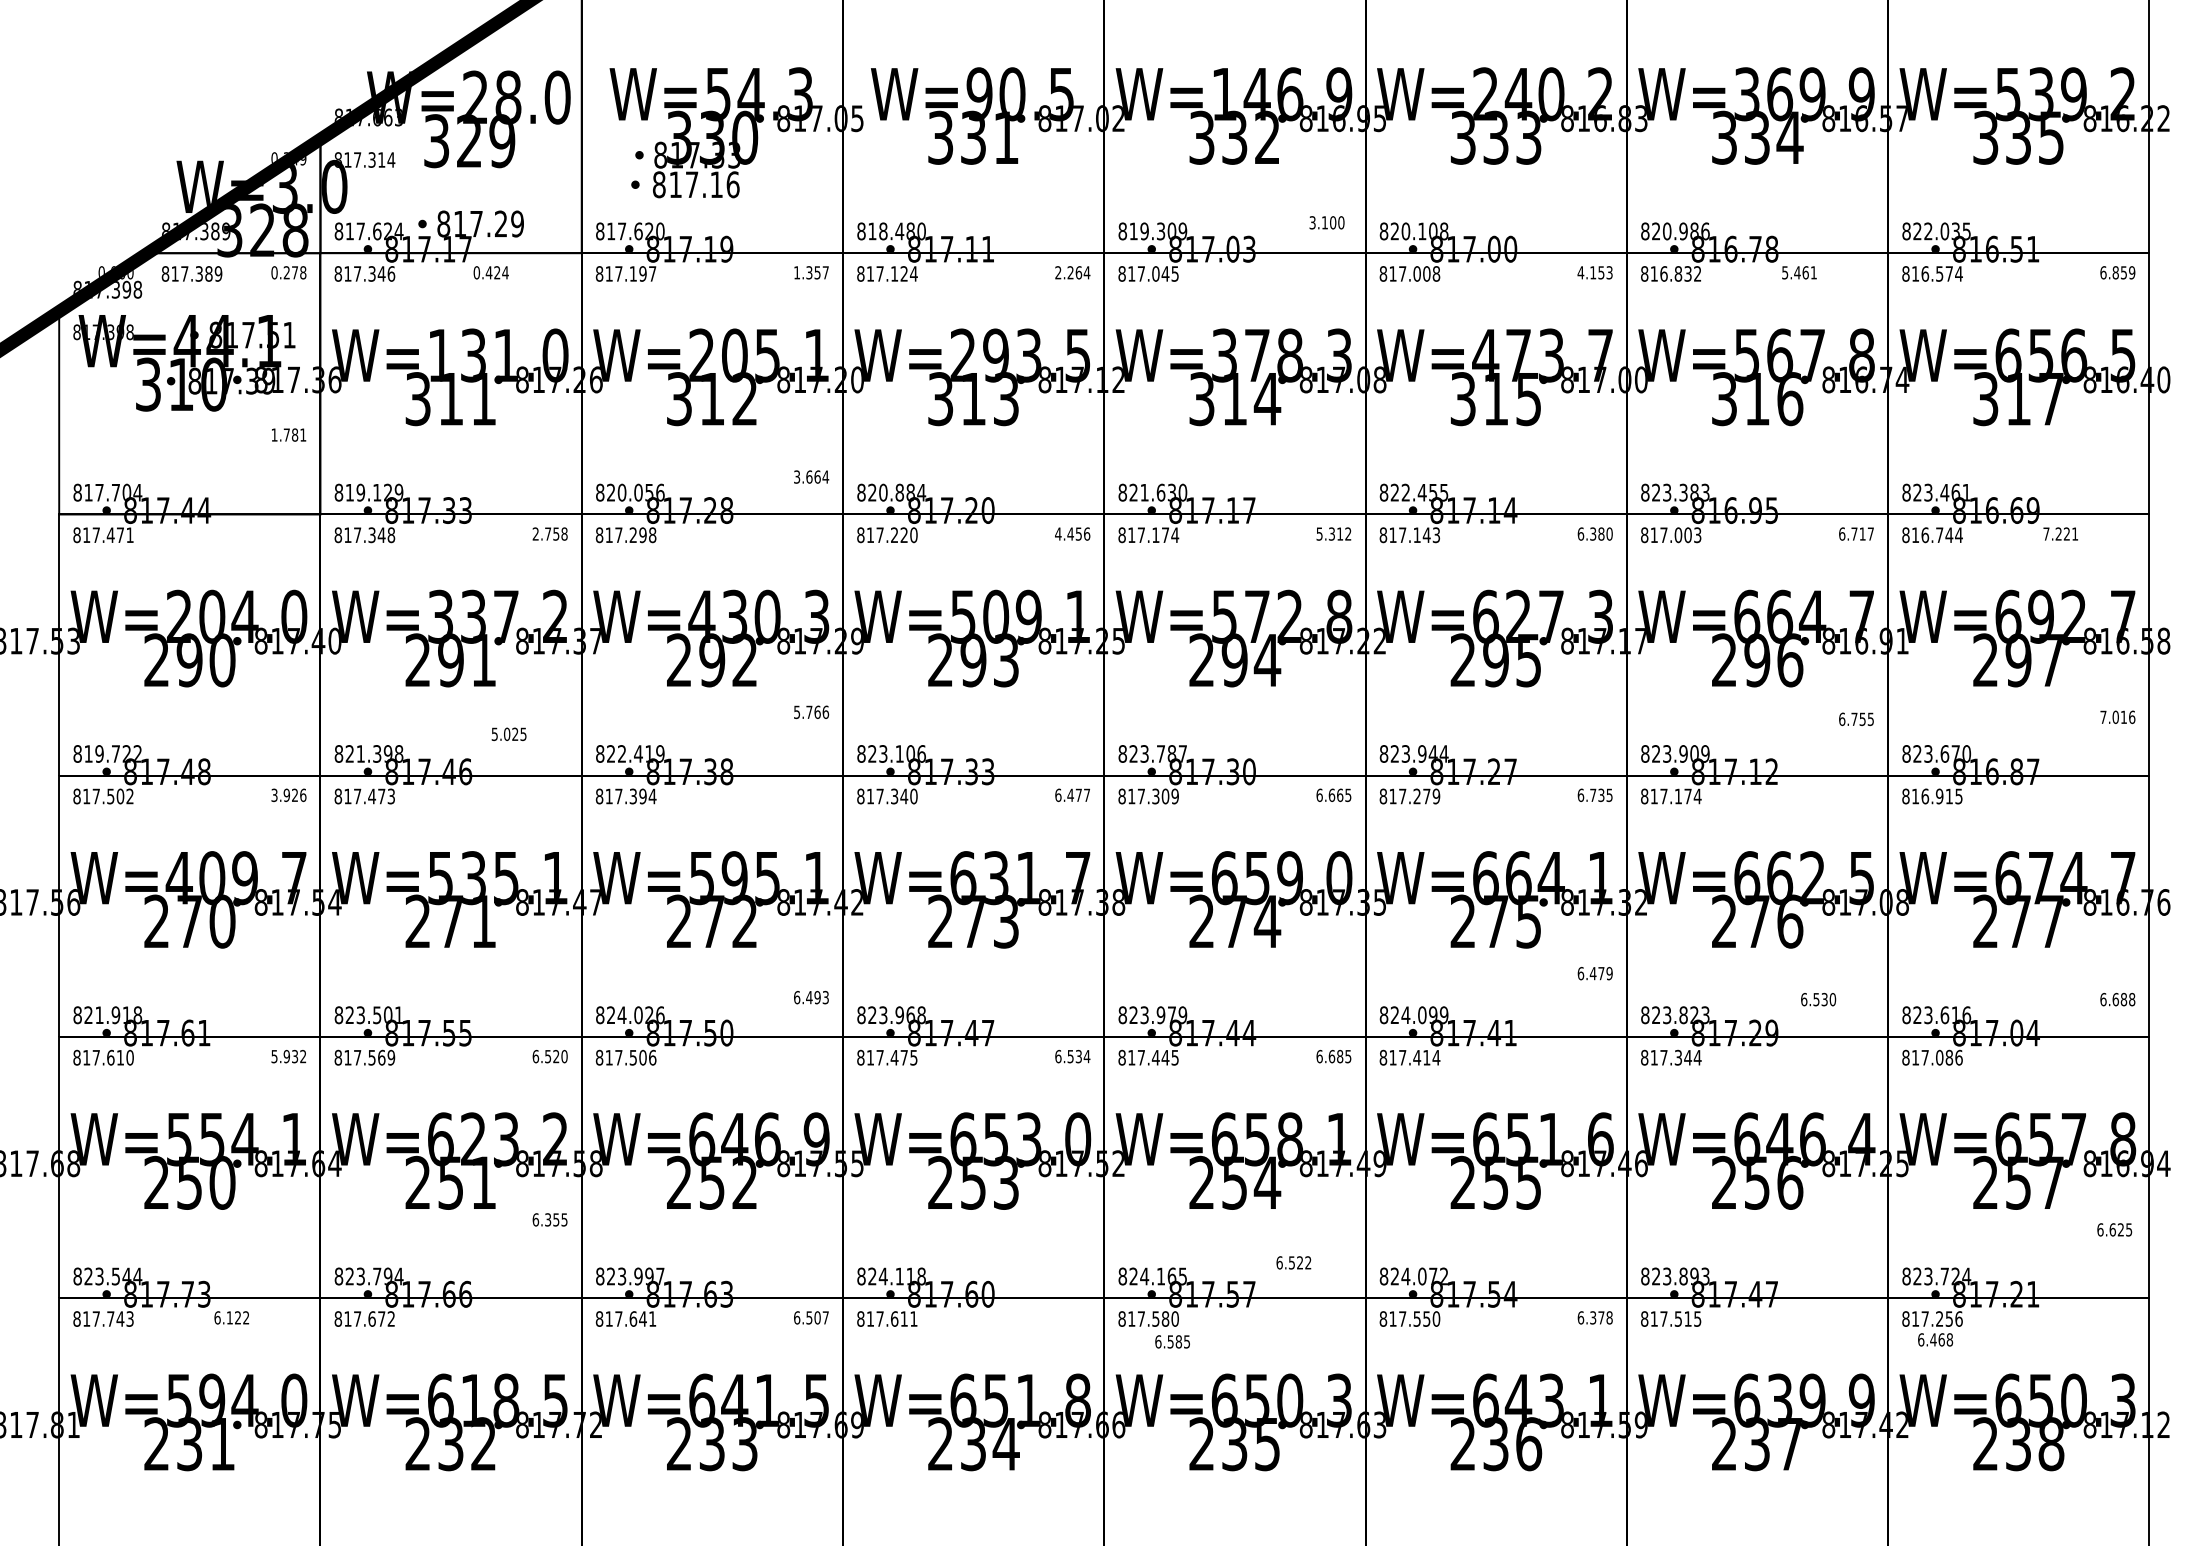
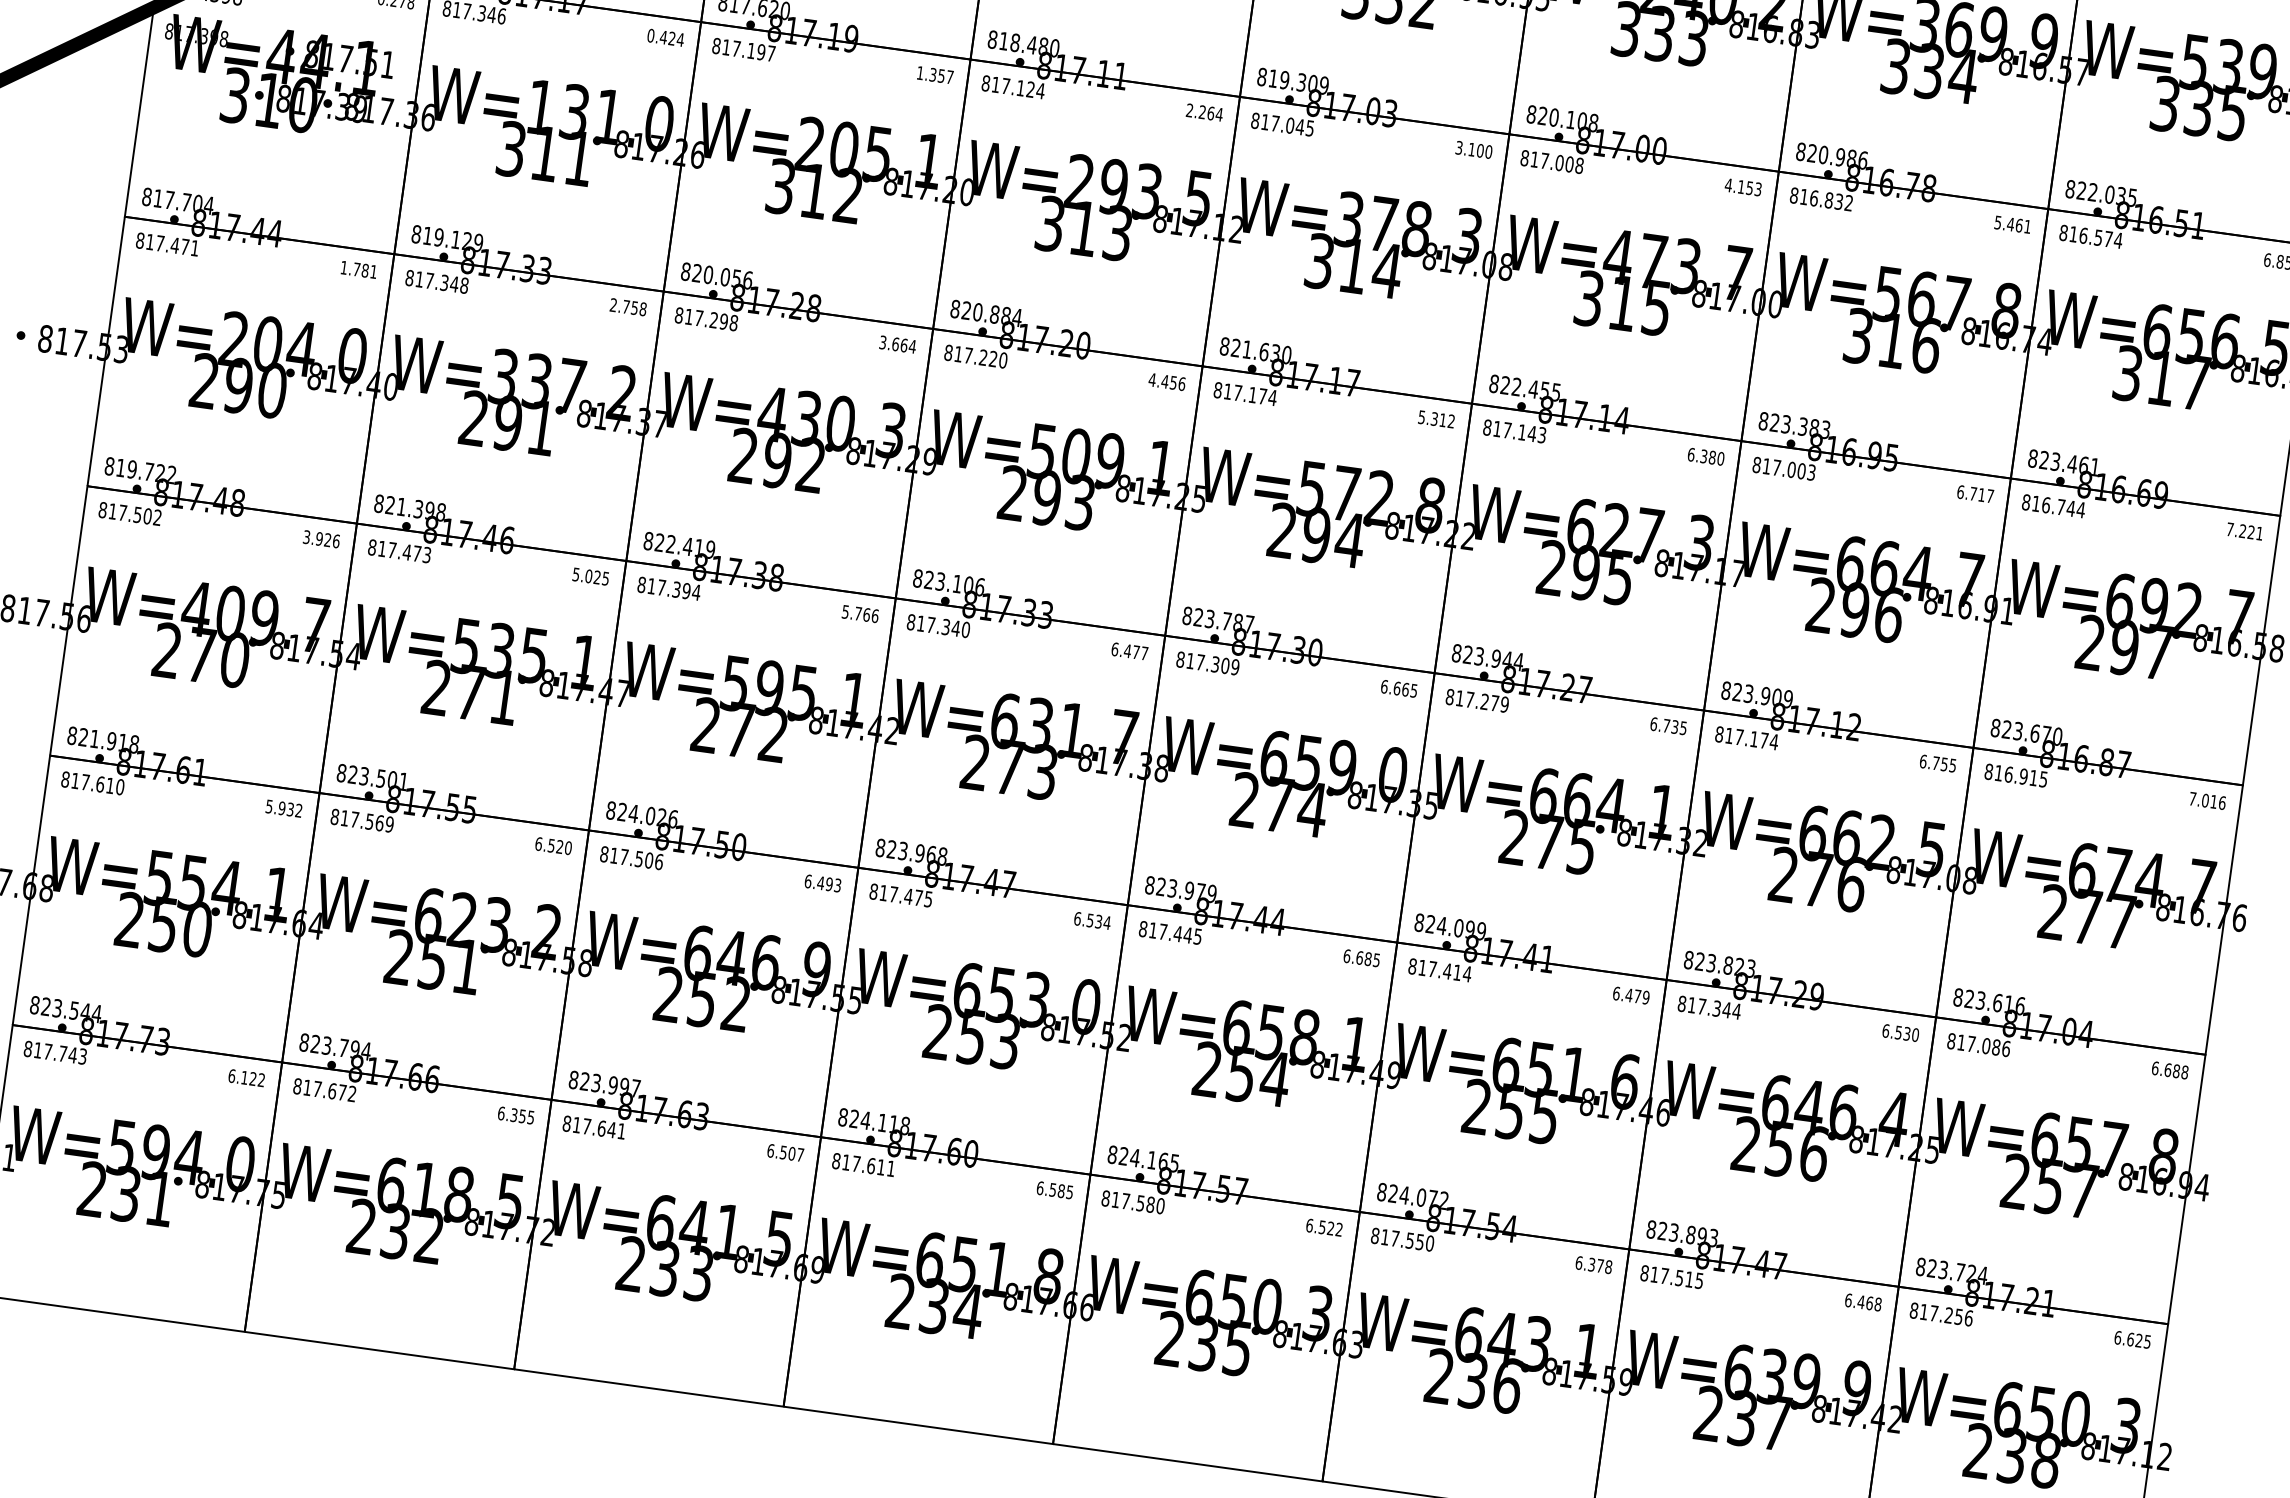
text: (1326, 222) -> (1473, 149), moved
text: (490, 272) -> (665, 37), moved
text: (1799, 272) -> (2012, 224), moved
text: (289, 434) -> (359, 269), moved
text: (811, 476) -> (897, 344), moved
text: (2060, 533) -> (2244, 530), moved
text: (811, 712) -> (860, 614), moved
text: (2117, 716) -> (2207, 800), moved
text: (1856, 718) -> (1938, 762), moved
text: (508, 733) -> (590, 575), moved
text: (1594, 973) -> (1630, 995), moved
text: (811, 997) -> (823, 883), moved
text: (1818, 999) -> (1900, 1032), moved
text: (2117, 999) -> (2169, 1070), moved
text: (549, 1219) -> (515, 1115), moved
text: (2114, 1229) -> (2132, 1339), moved
text: (1293, 1262) -> (1324, 1227), moved
text: (231, 1317) -> (246, 1077), moved
text: (1935, 1339) -> (1863, 1302), moved
text: (1172, 1341) -> (1054, 1189), moved

